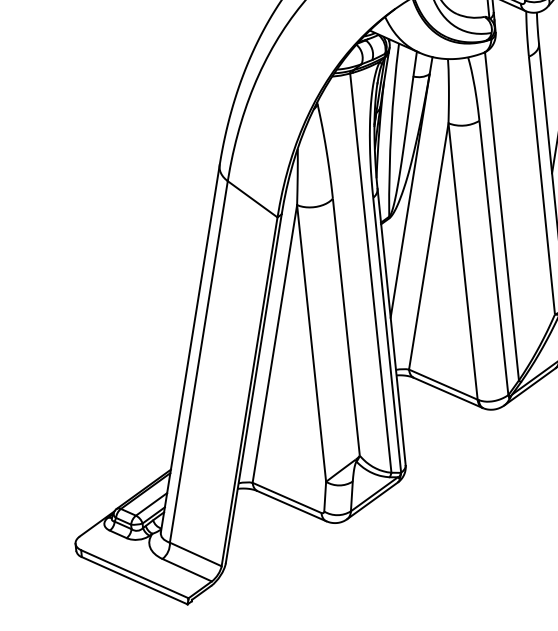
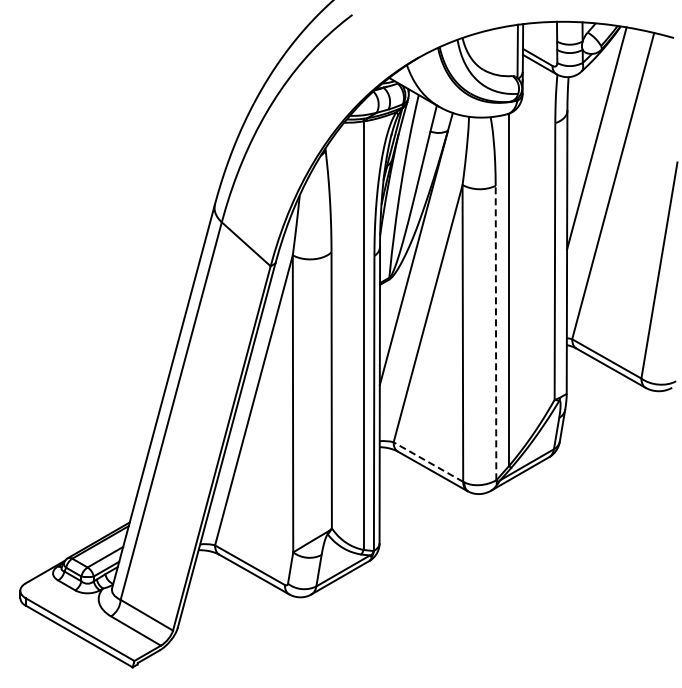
line: (494, 258) -> (496, 333), solid -> dashed
line: (443, 385) -> (428, 462), solid -> dashed

